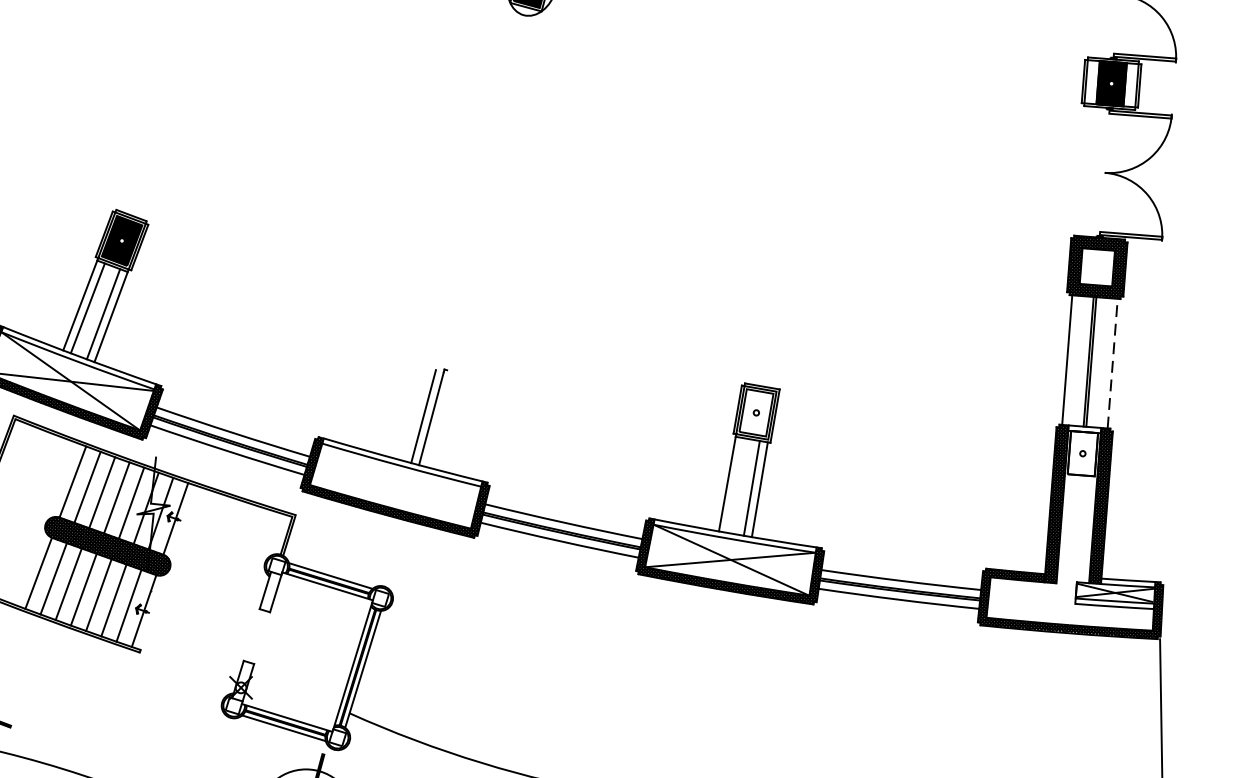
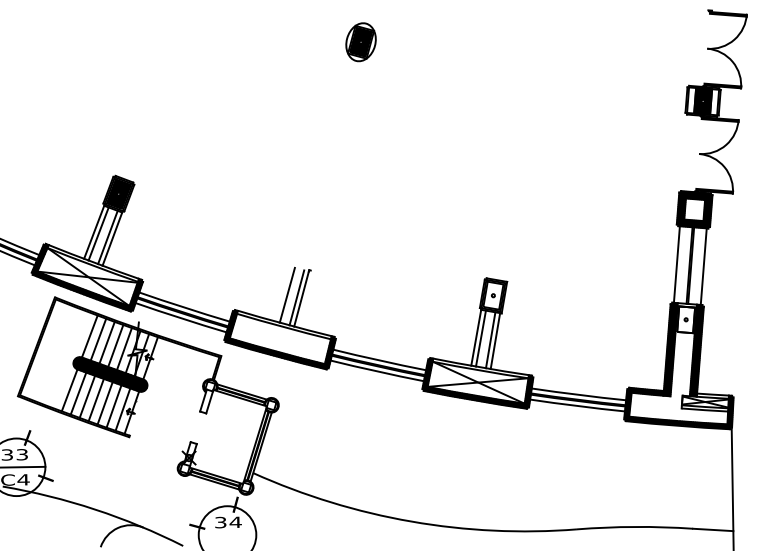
line: (1112, 363) -> (703, 266), dashed -> solid
line: (405, 410) -> (286, 294), added
line: (734, 485) -> (480, 338), added

